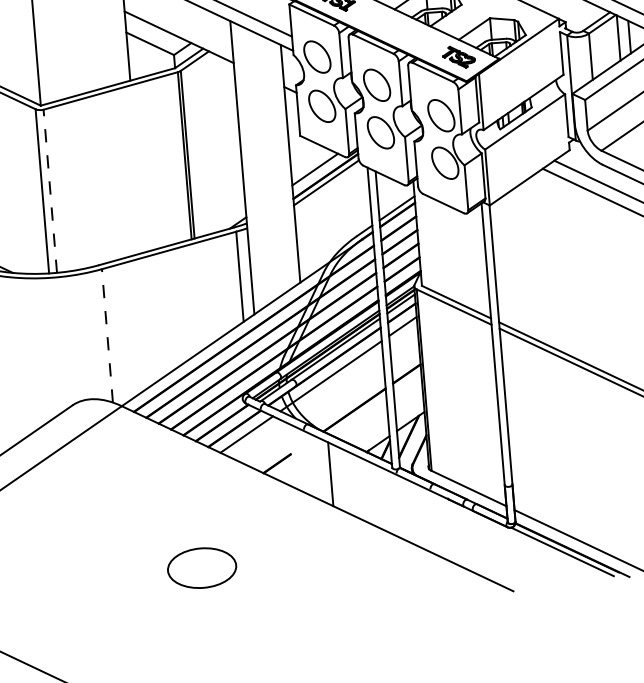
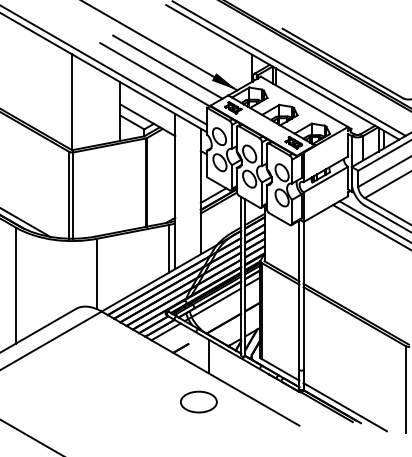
line: (50, 191) -> (73, 195), dashed -> solid
line: (107, 334) -> (97, 273), dashed -> solid
part: (201, 567) -> (198, 401), moved

